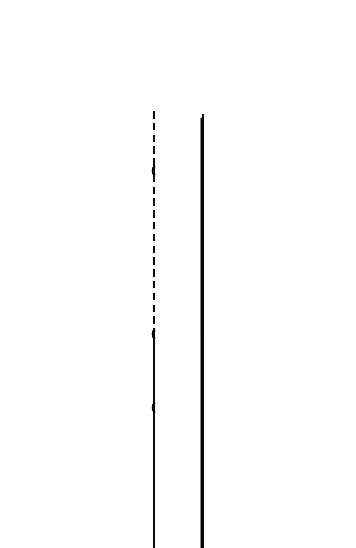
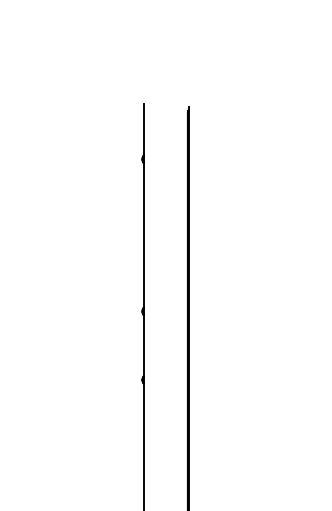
line: (153, 139) -> (143, 130), dashed -> solid
line: (153, 252) -> (143, 235), dashed -> solid

